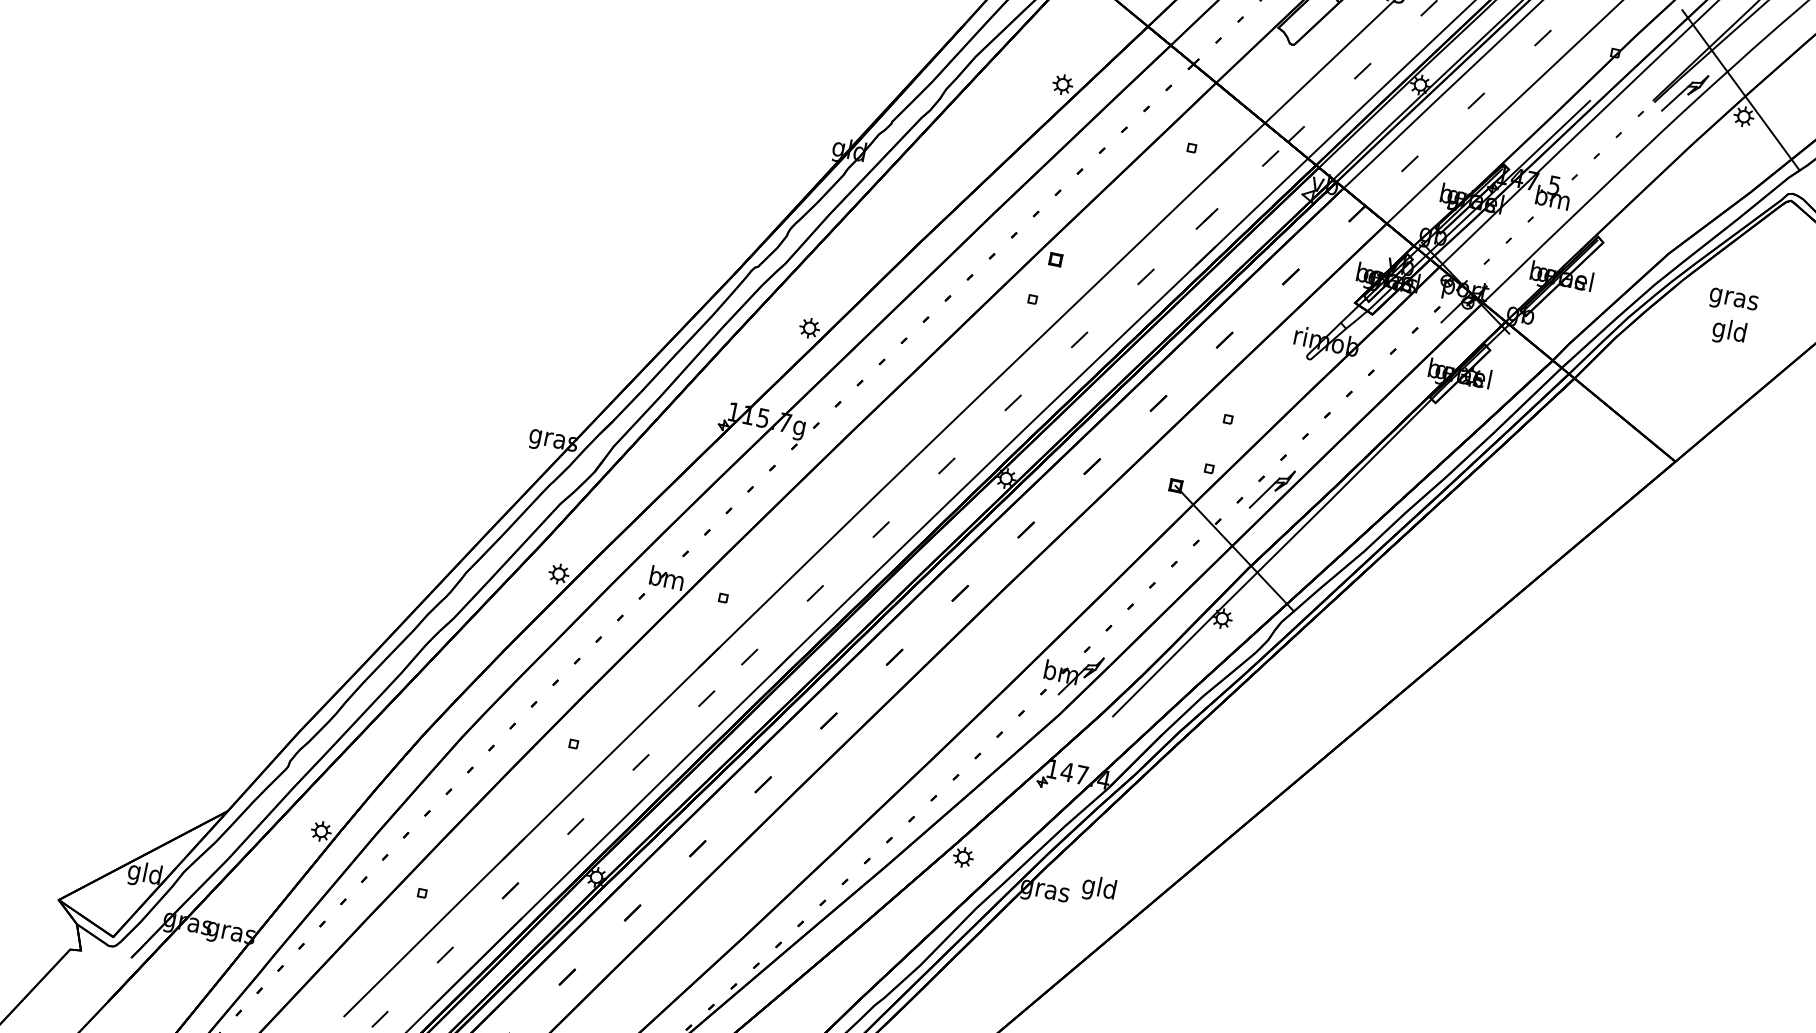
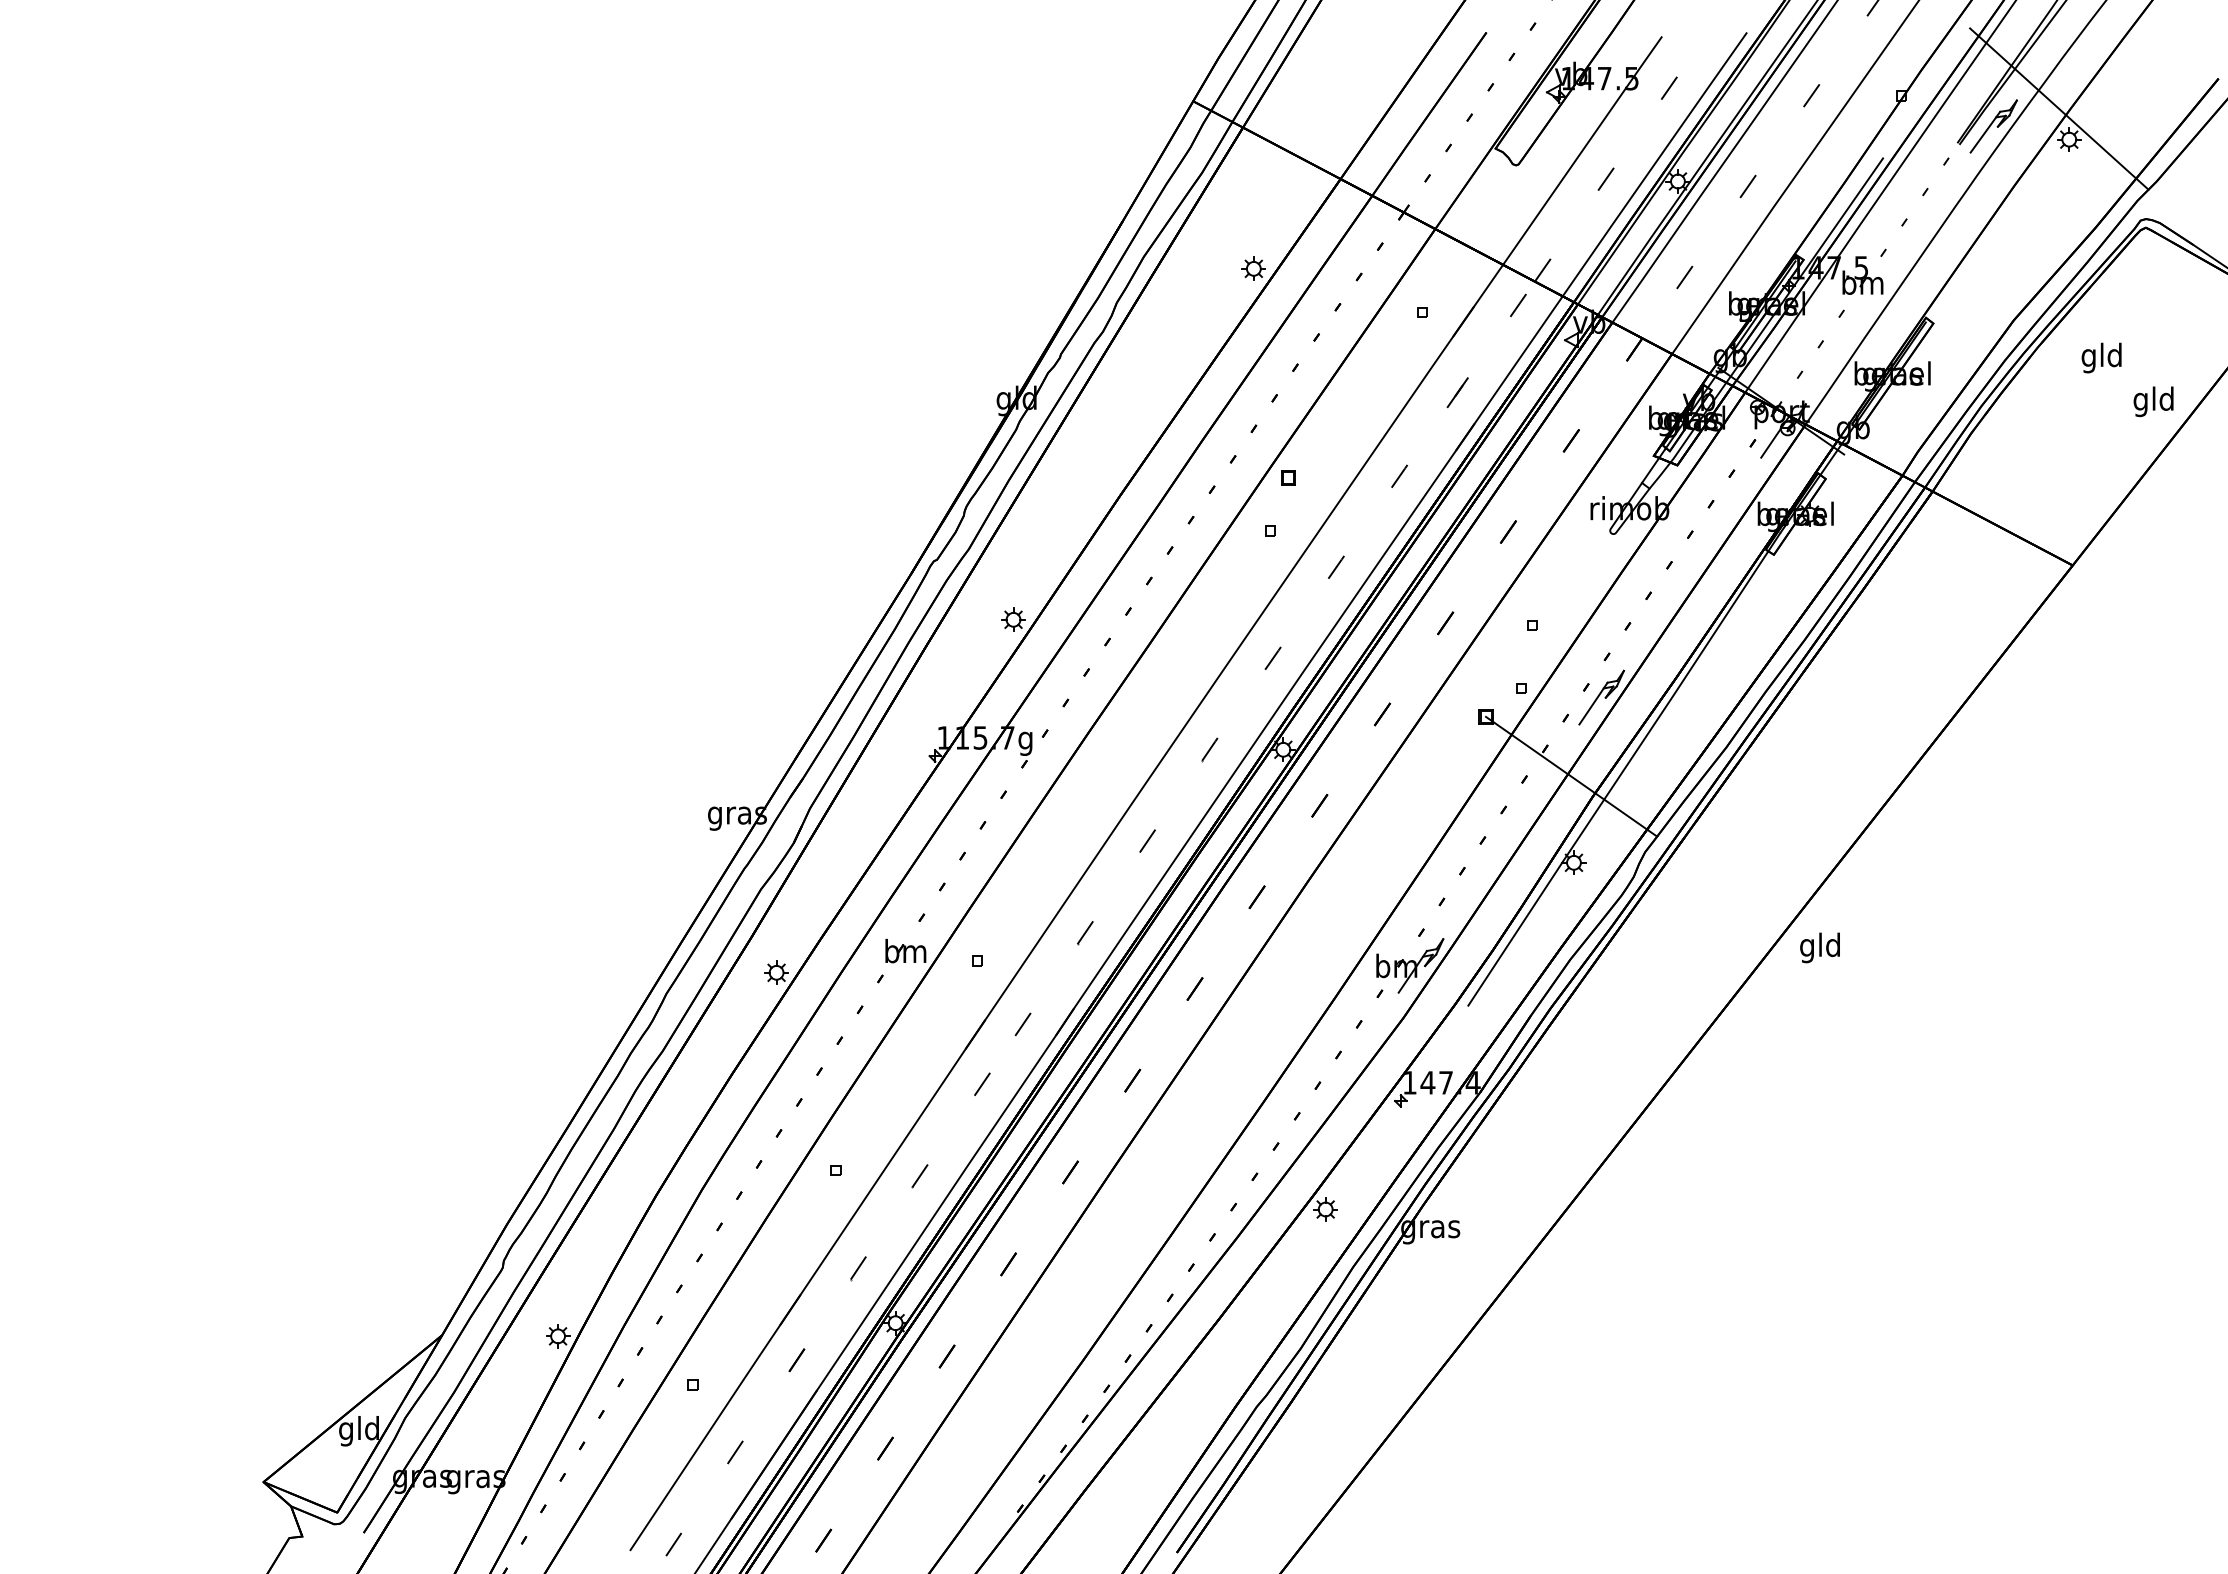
text: (1733, 298) -> (2101, 357), gras -> gld
text: (1729, 331) -> (2153, 401), moved
text: (1098, 888) -> (1819, 947), moved

